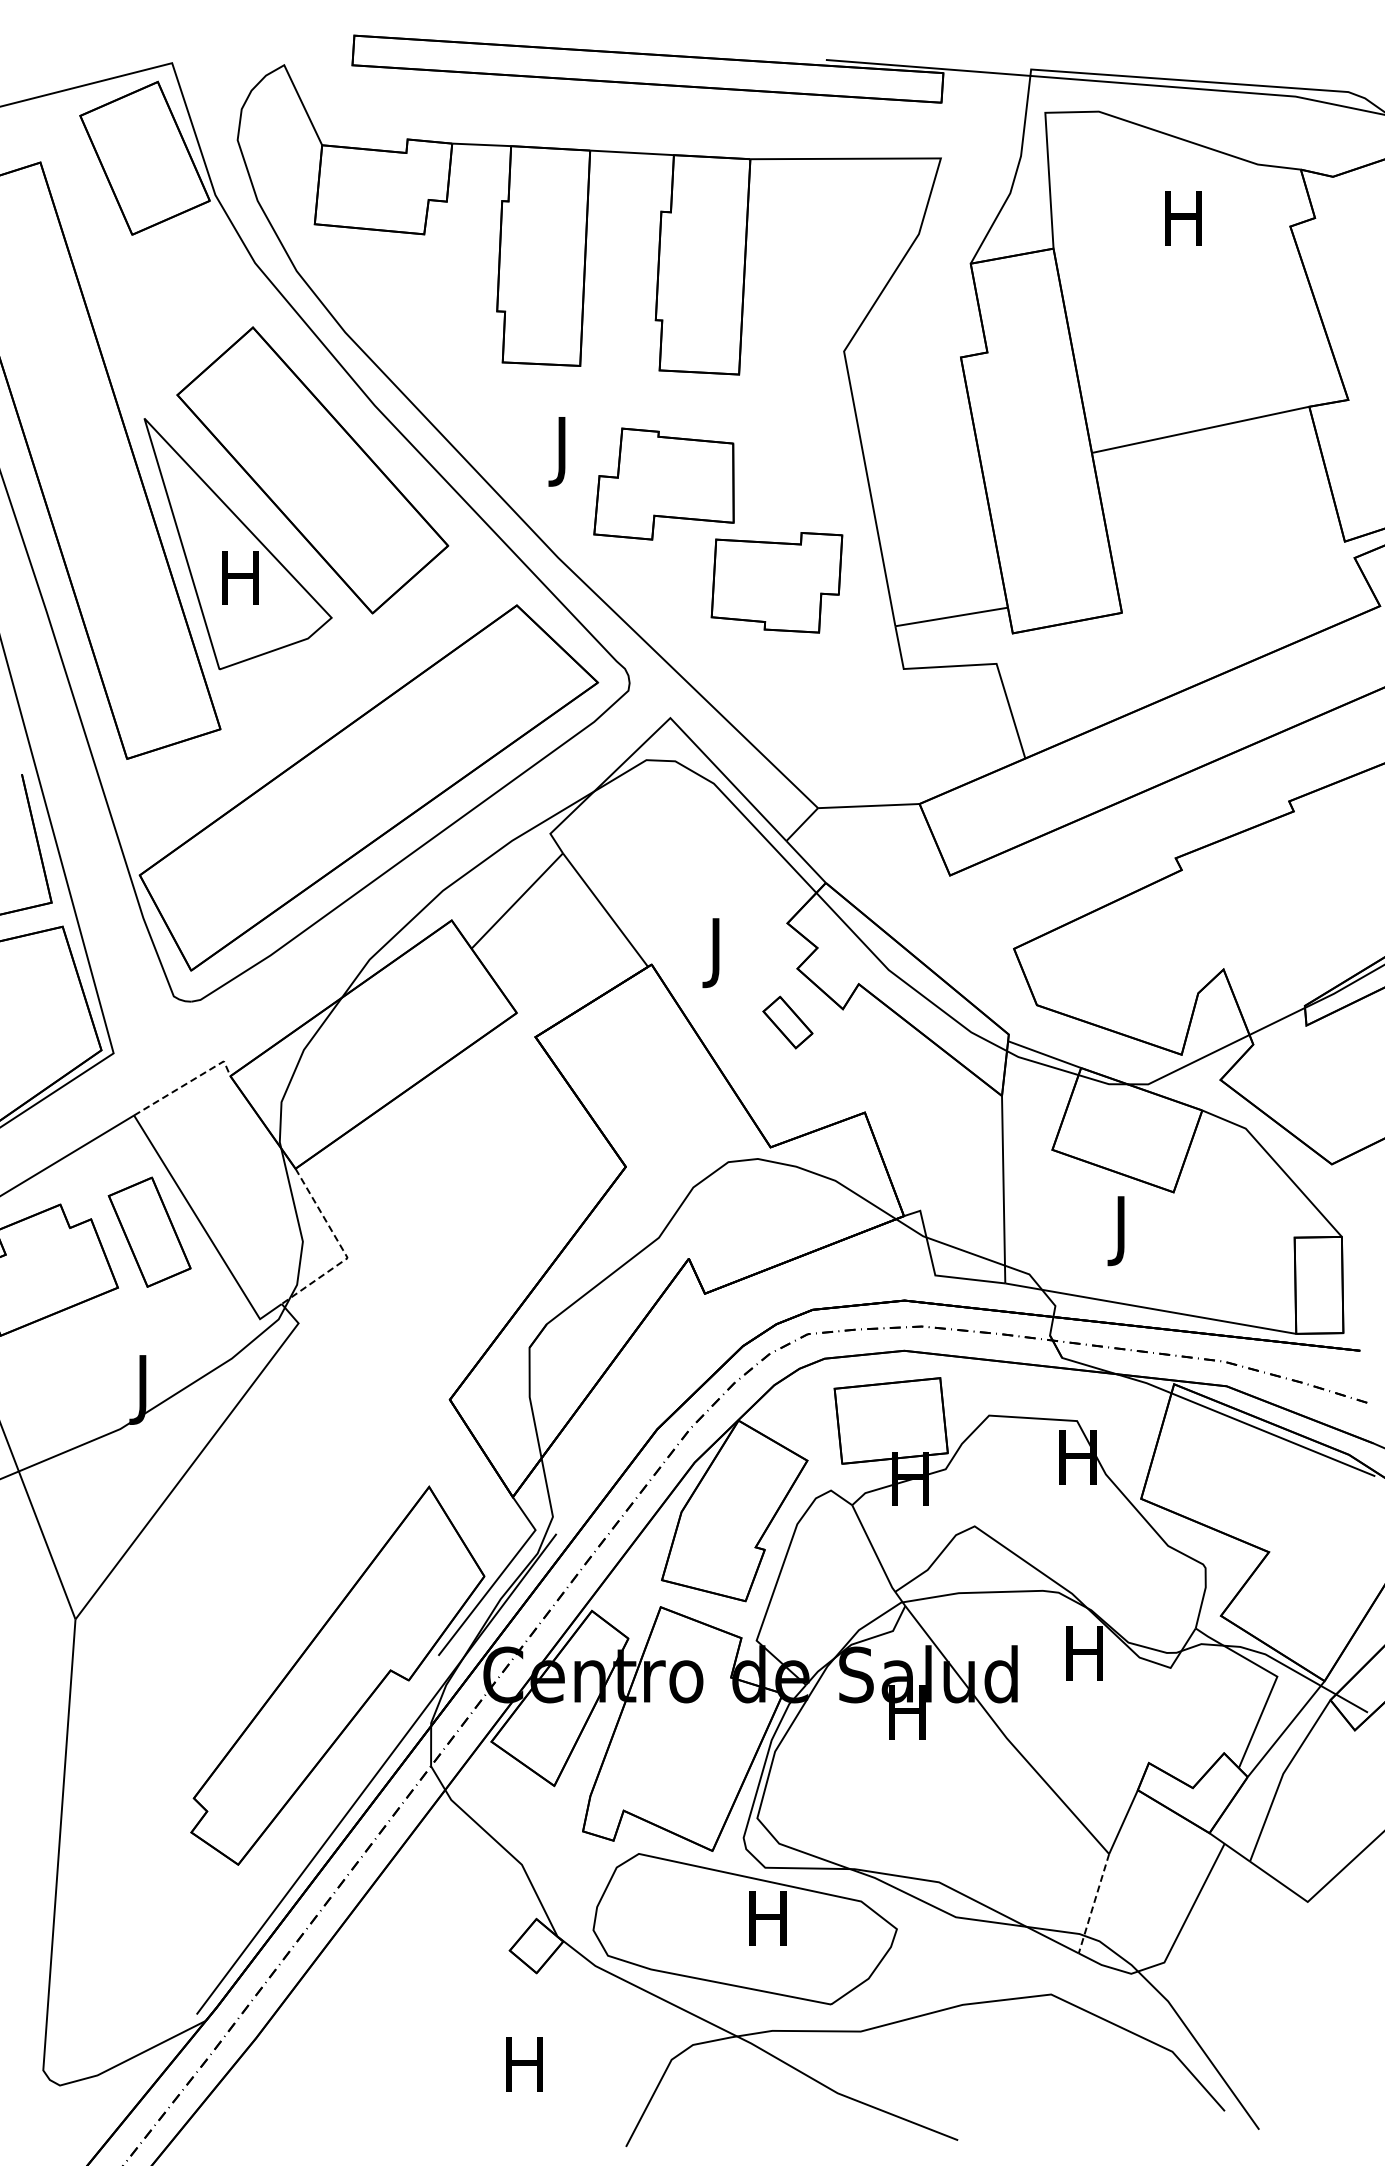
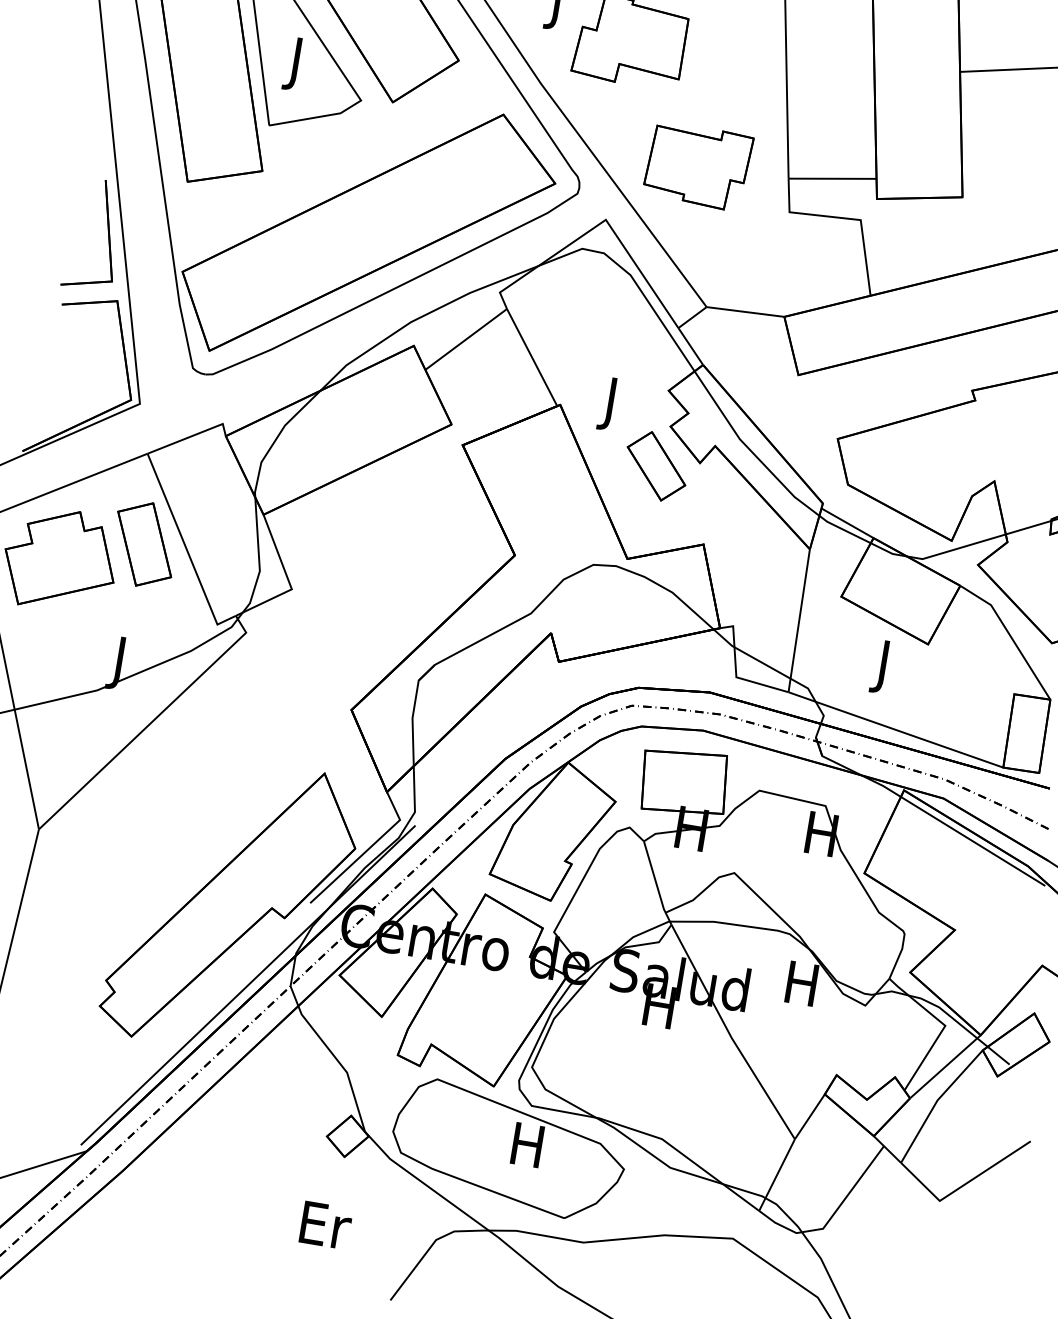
part: (776, 582) -> (697, 165), moved
text: (240, 585) -> (295, 64), H -> J
part: (787, 1022) -> (656, 466), size x1.67
line: (187, 1083) -> (192, 436), dashed -> solid
line: (342, 1248) -> (289, 581), dashed -> solid
line: (1093, 1903) -> (776, 1174), dashed -> solid
text: (527, 2064) -> (325, 1225), H -> Er

